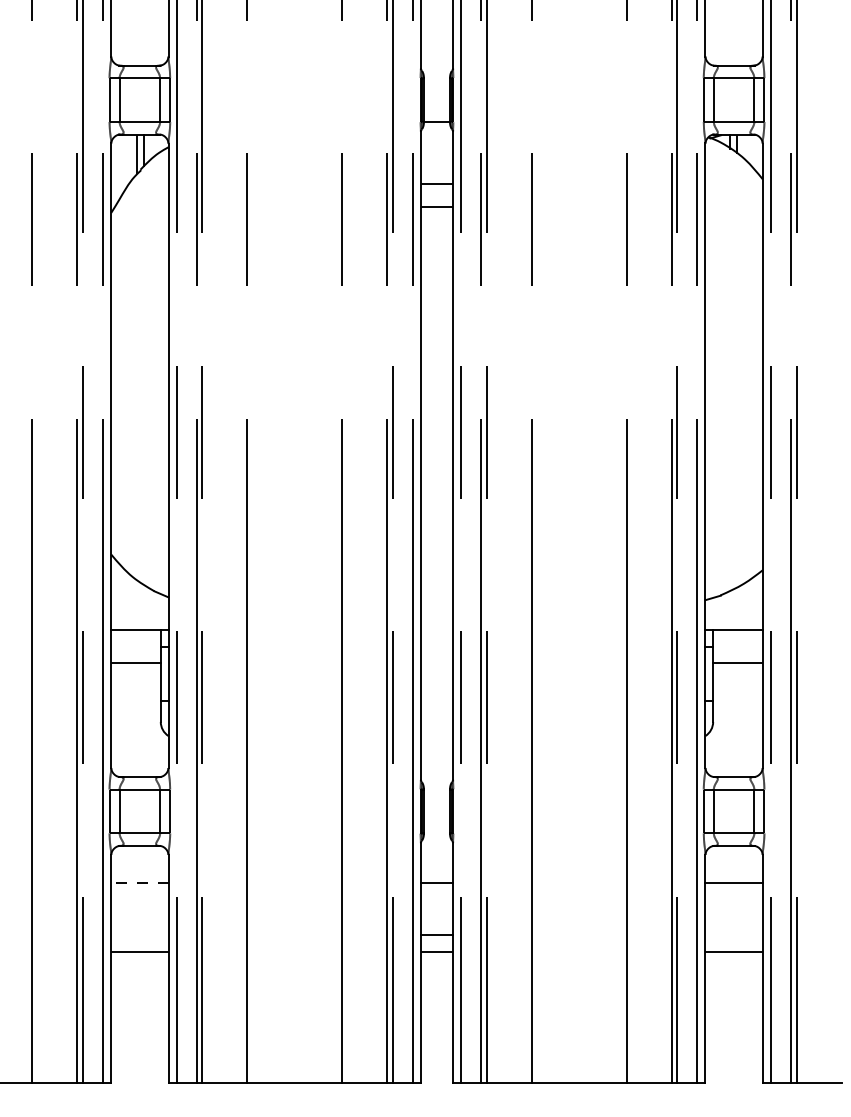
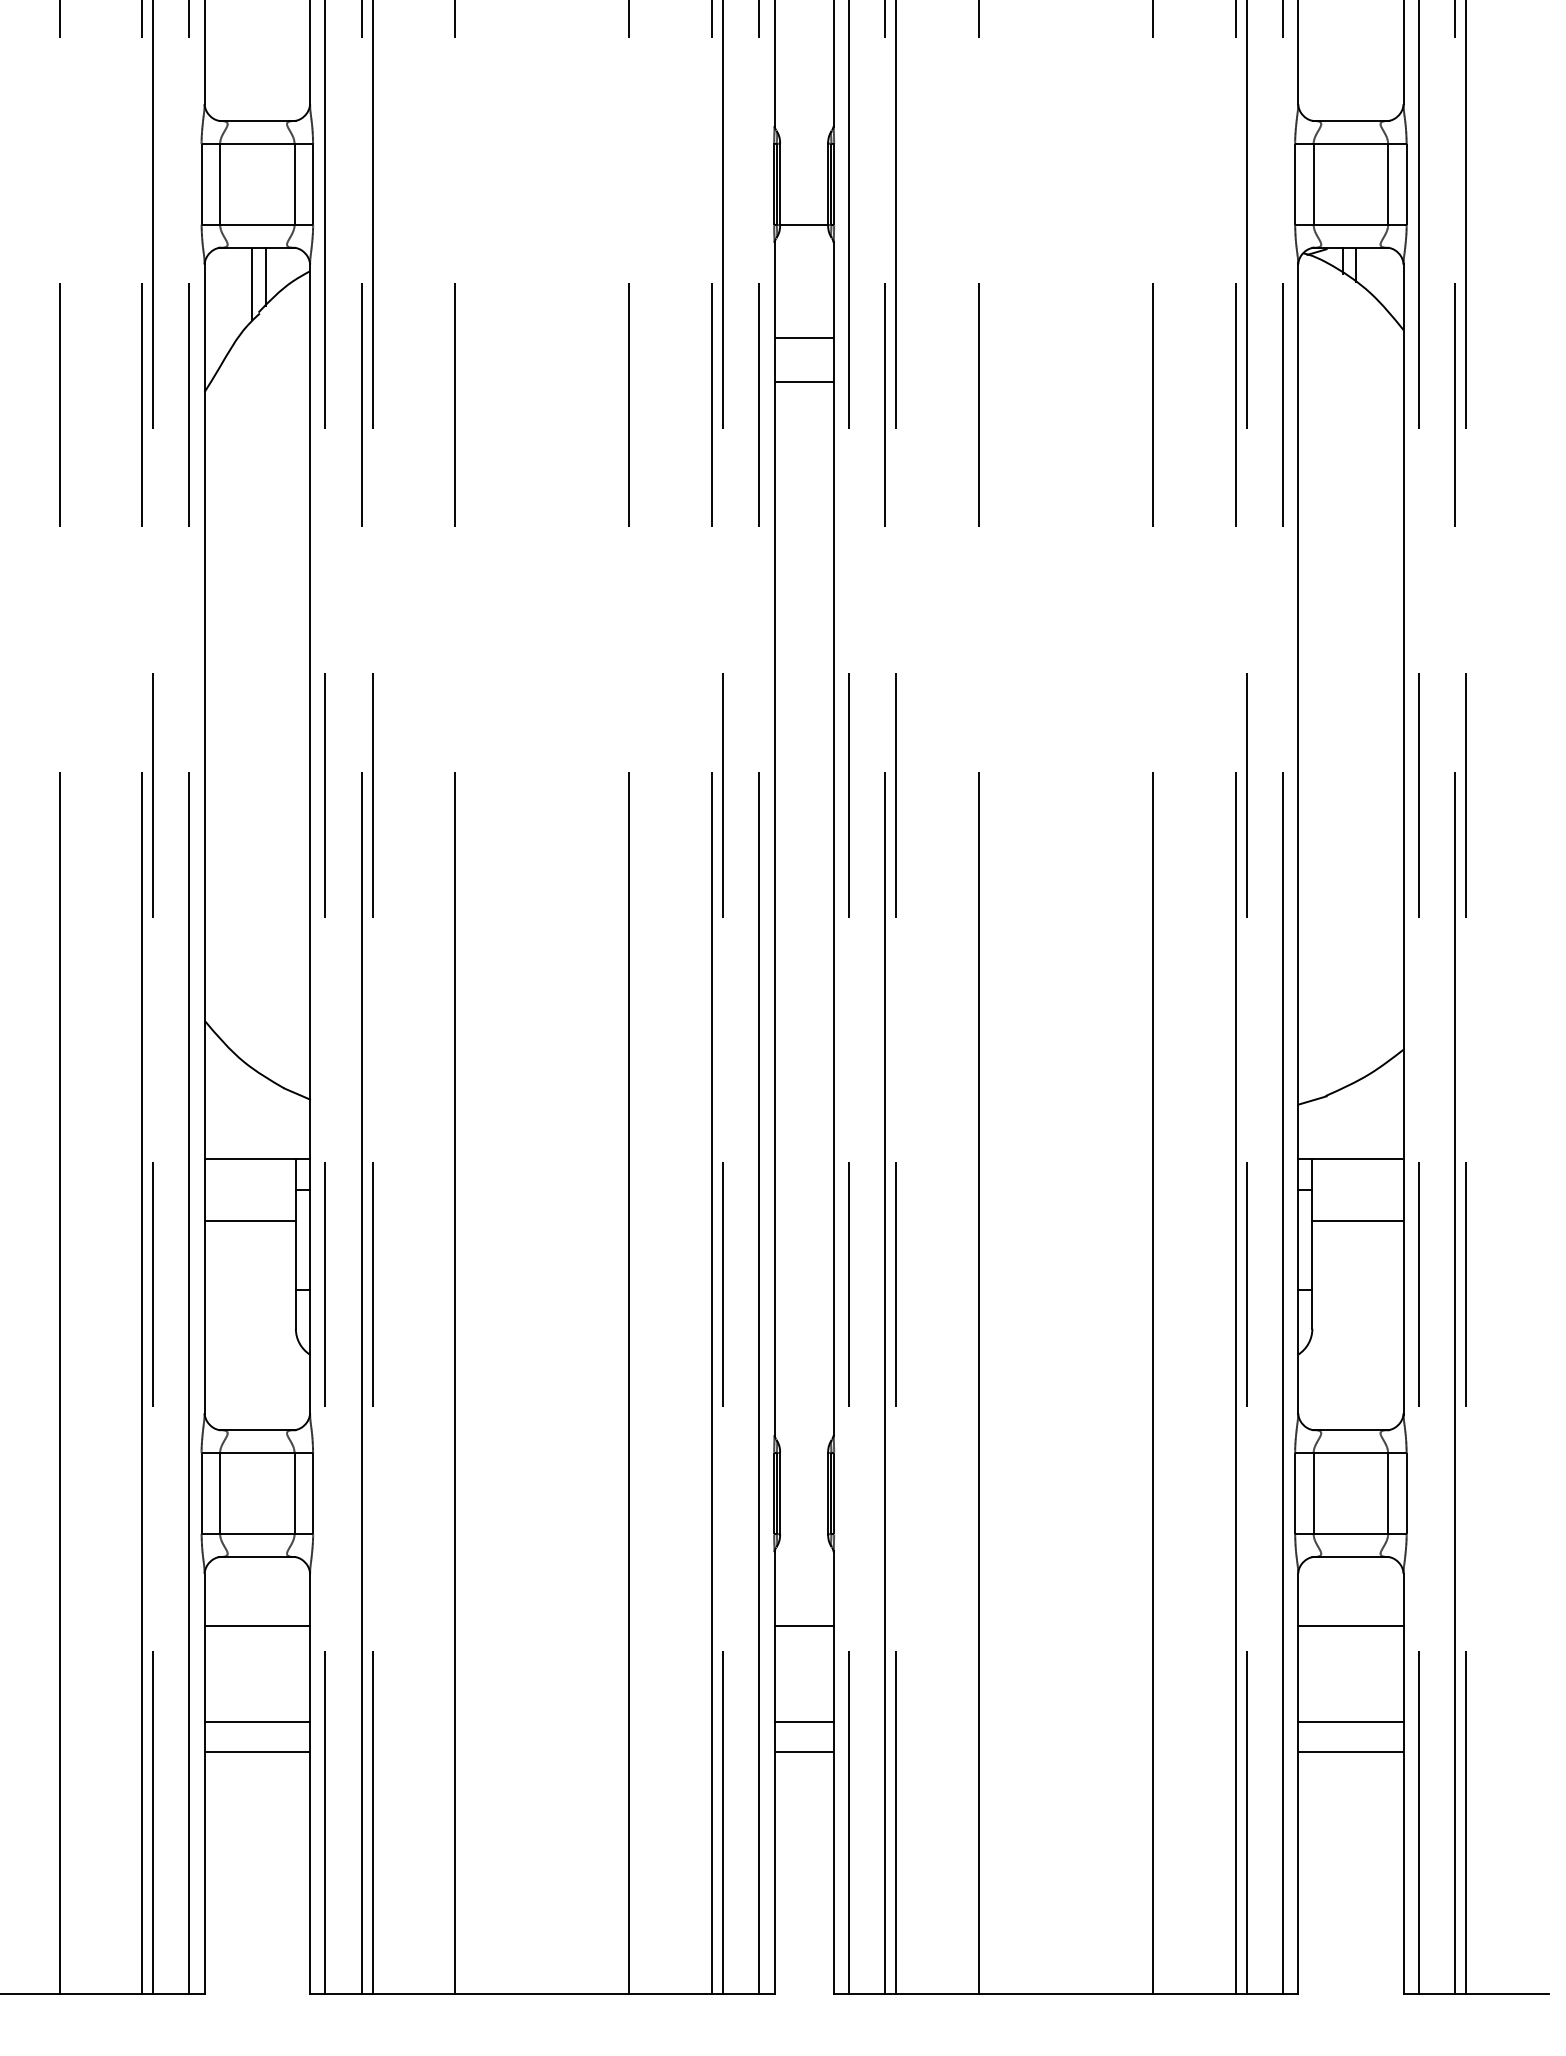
line: (139, 883) -> (256, 1626), dashed -> solid
line: (139, 935) -> (256, 1721), added
line: (733, 935) -> (1349, 1721), added

